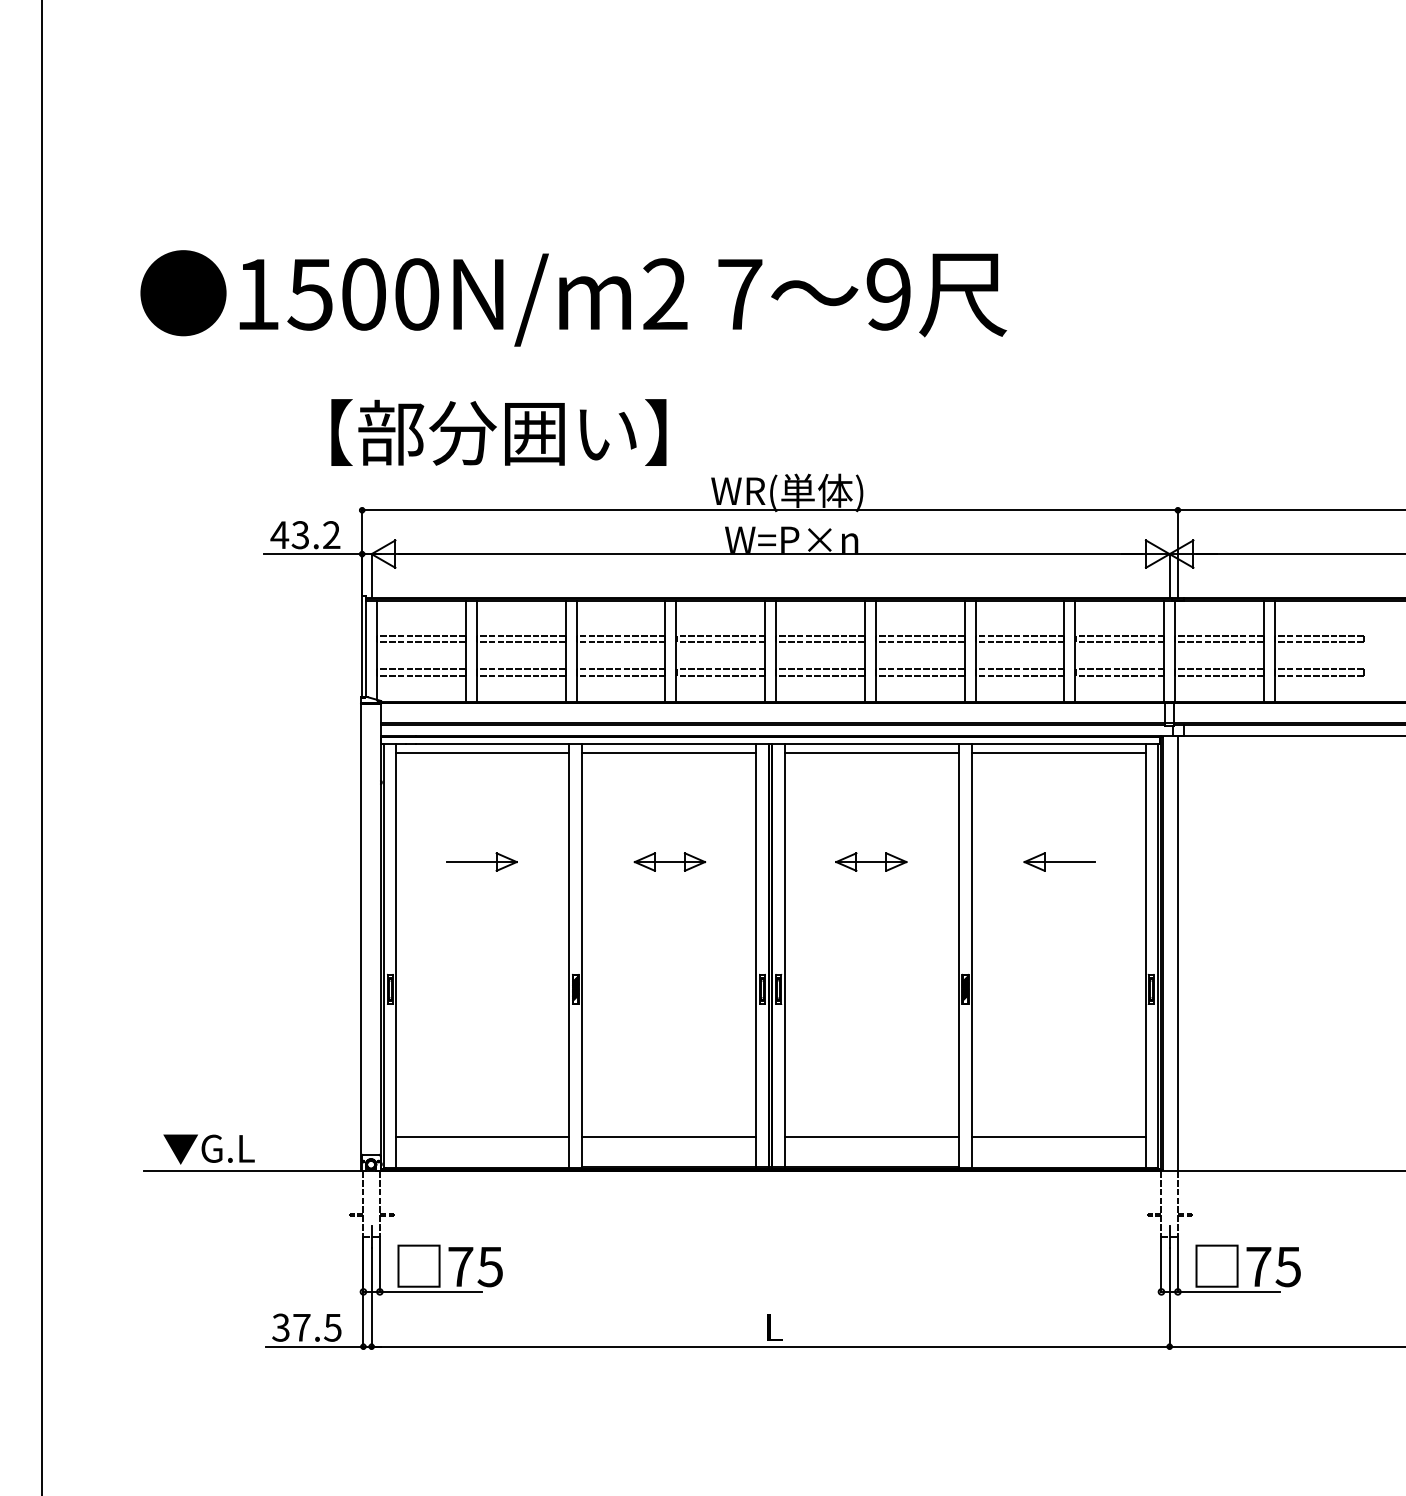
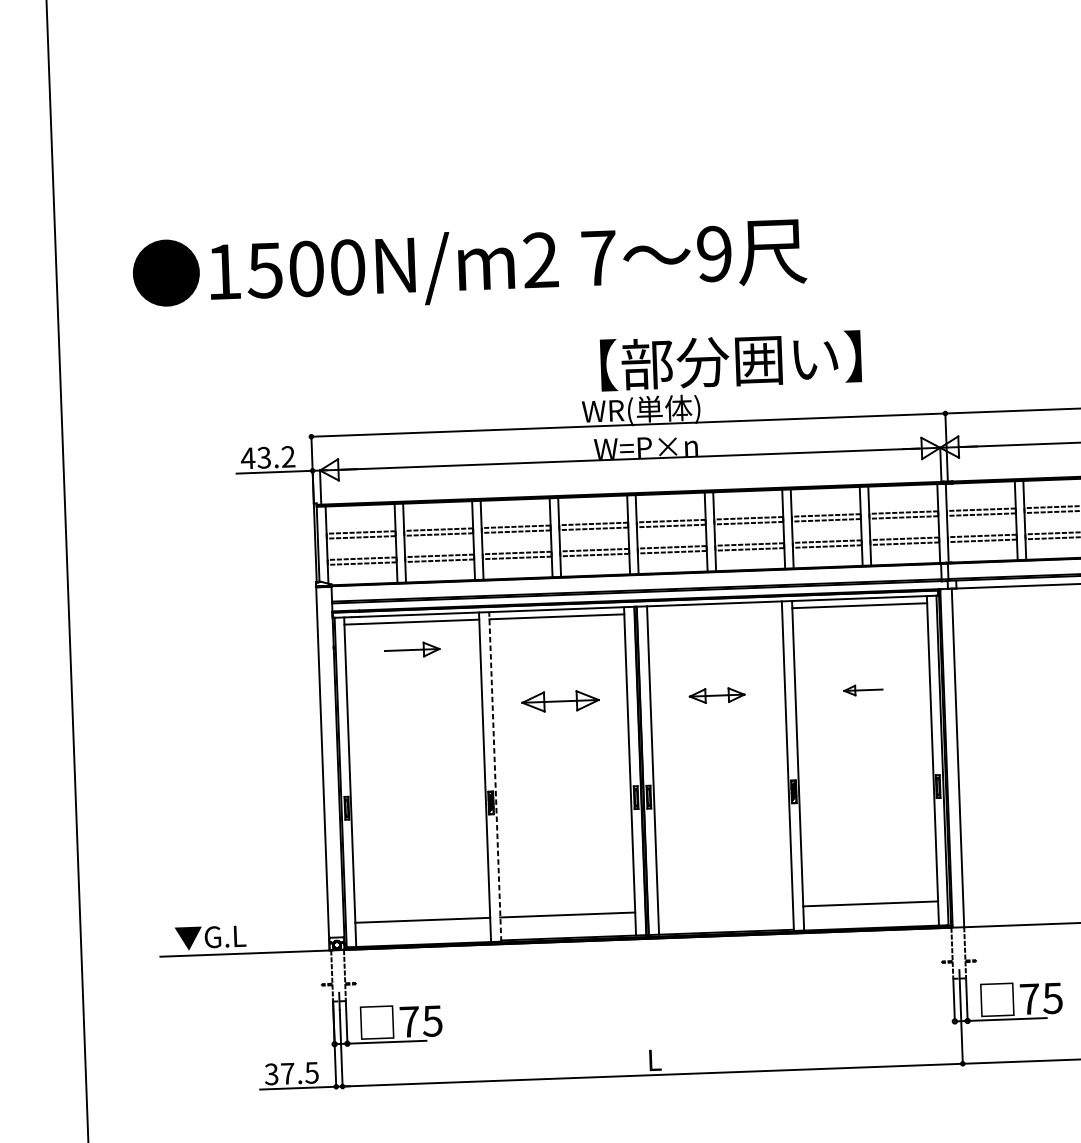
text: (498, 432) -> (730, 360), moved
line: (871, 753) -> (714, 611), removed
part: (481, 861) -> (412, 649), moved
part: (669, 861) -> (560, 700), size x1.4
part: (1059, 861) -> (863, 689), size x0.7
line: (582, 955) -> (495, 776), solid -> dashed
line: (871, 1136) -> (725, 908), removed

